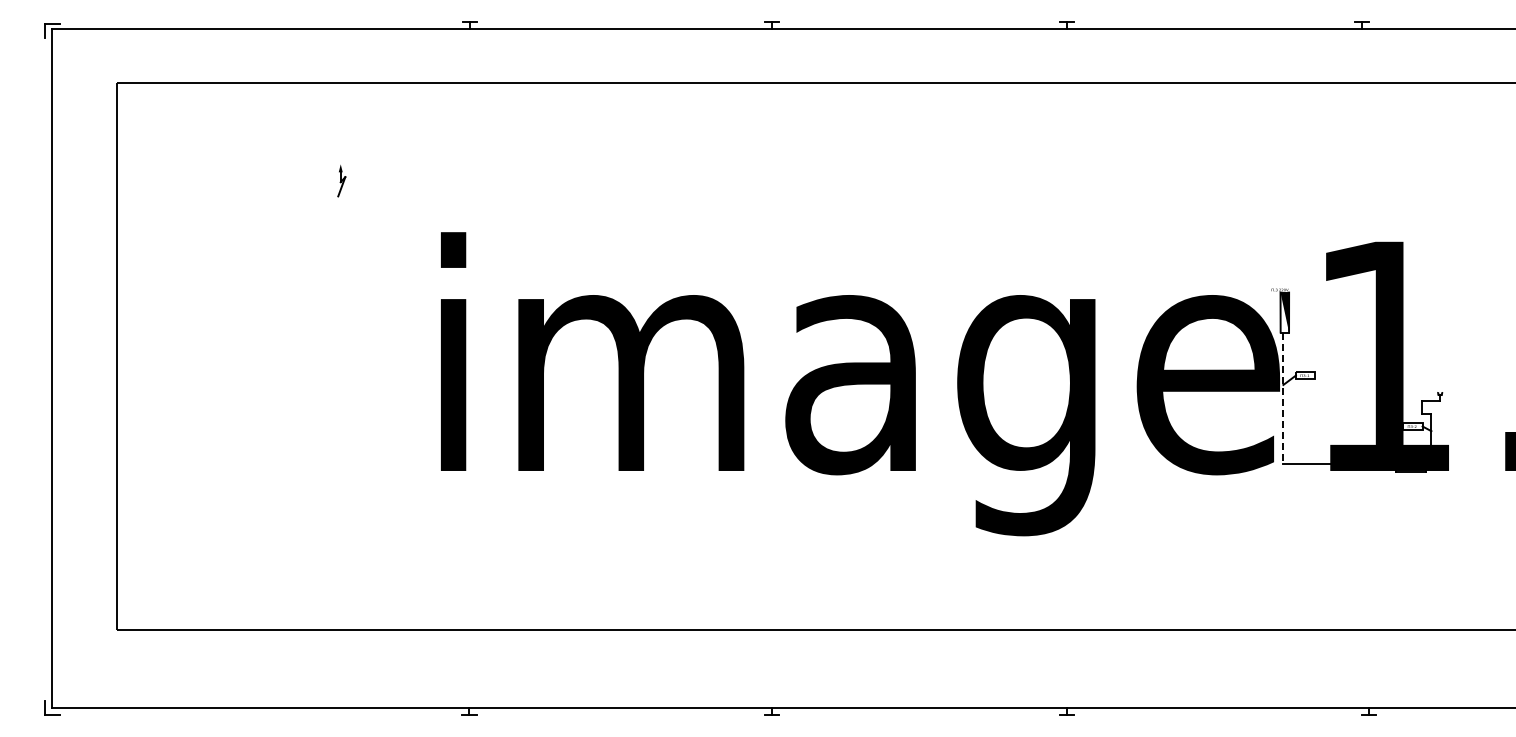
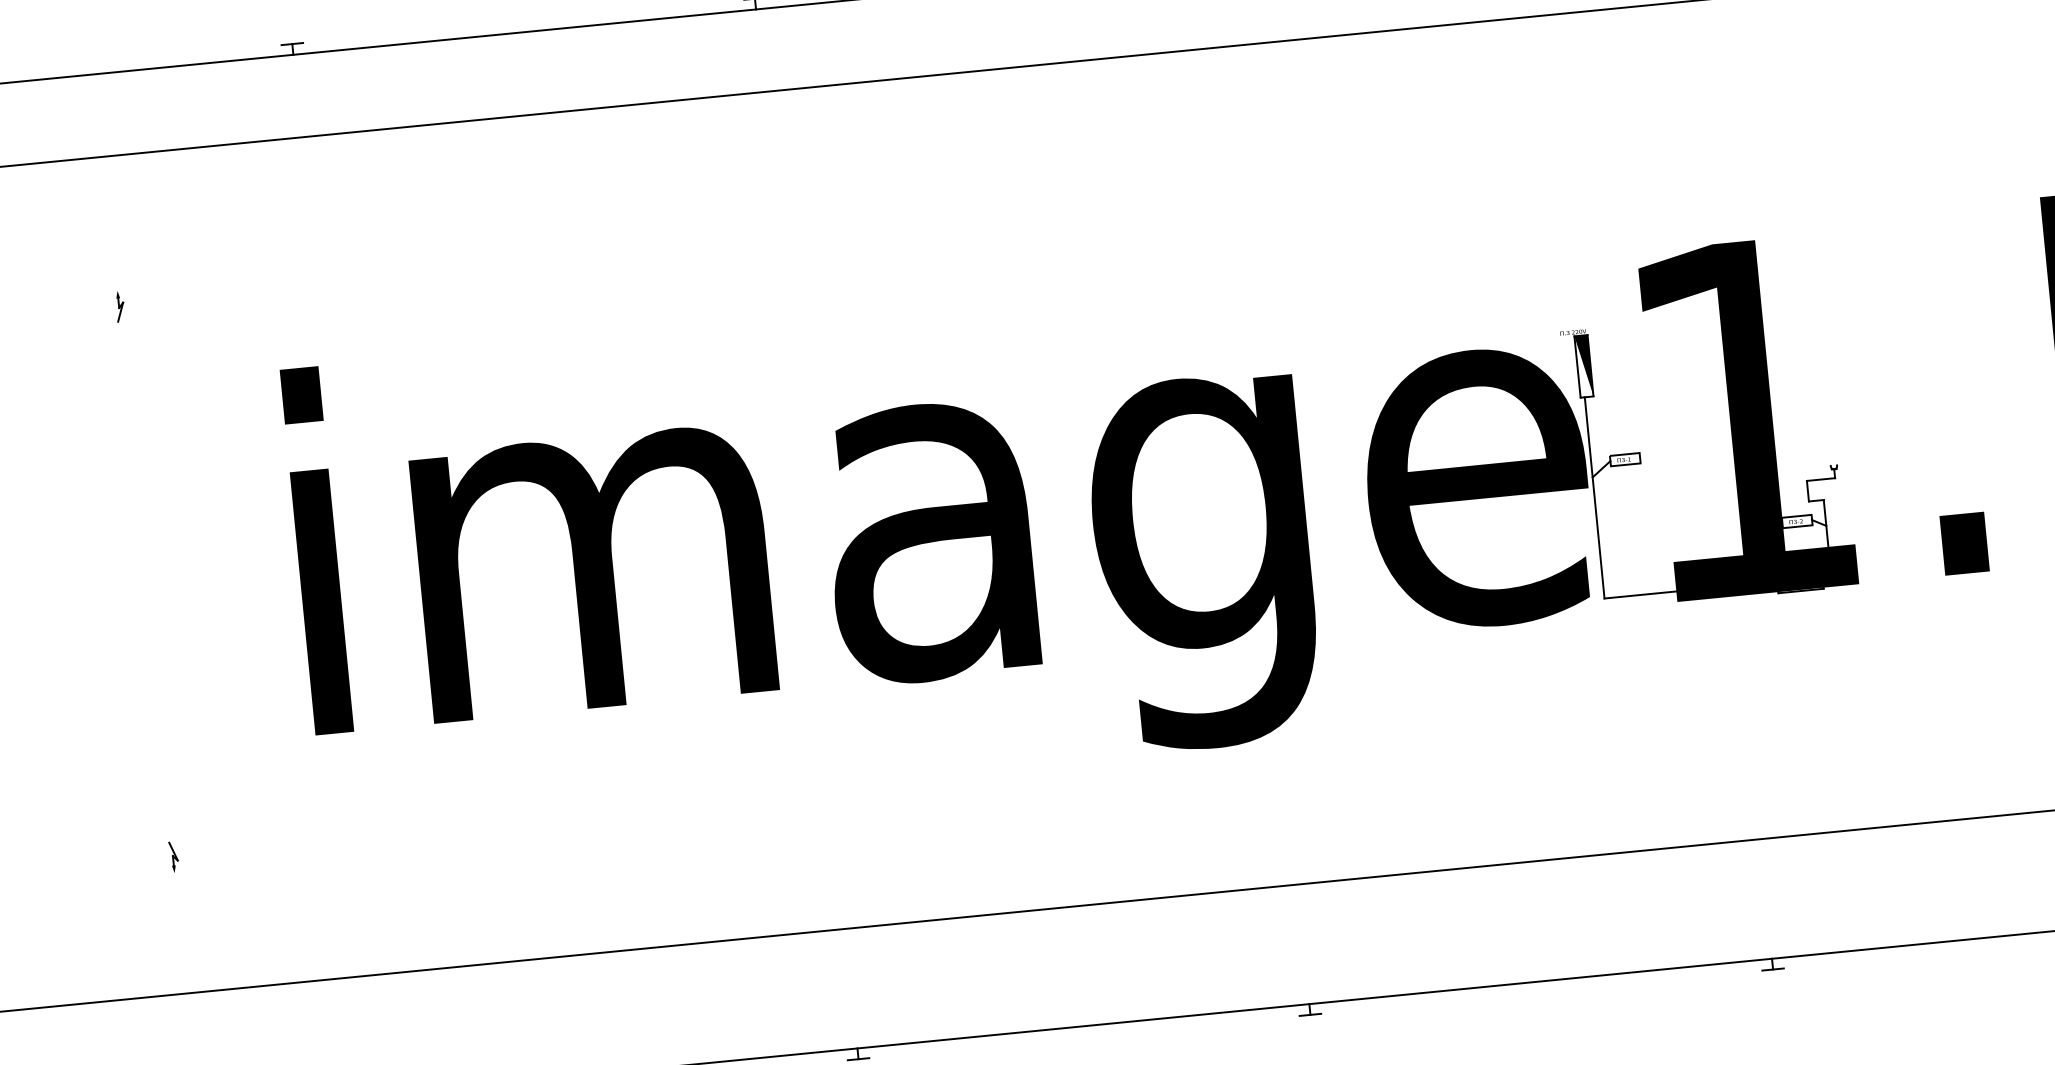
part: (341, 181) -> (119, 307), size x0.62
line: (1283, 398) -> (1594, 498), dashed -> solid
part: (341, 540) -> (173, 856), added

